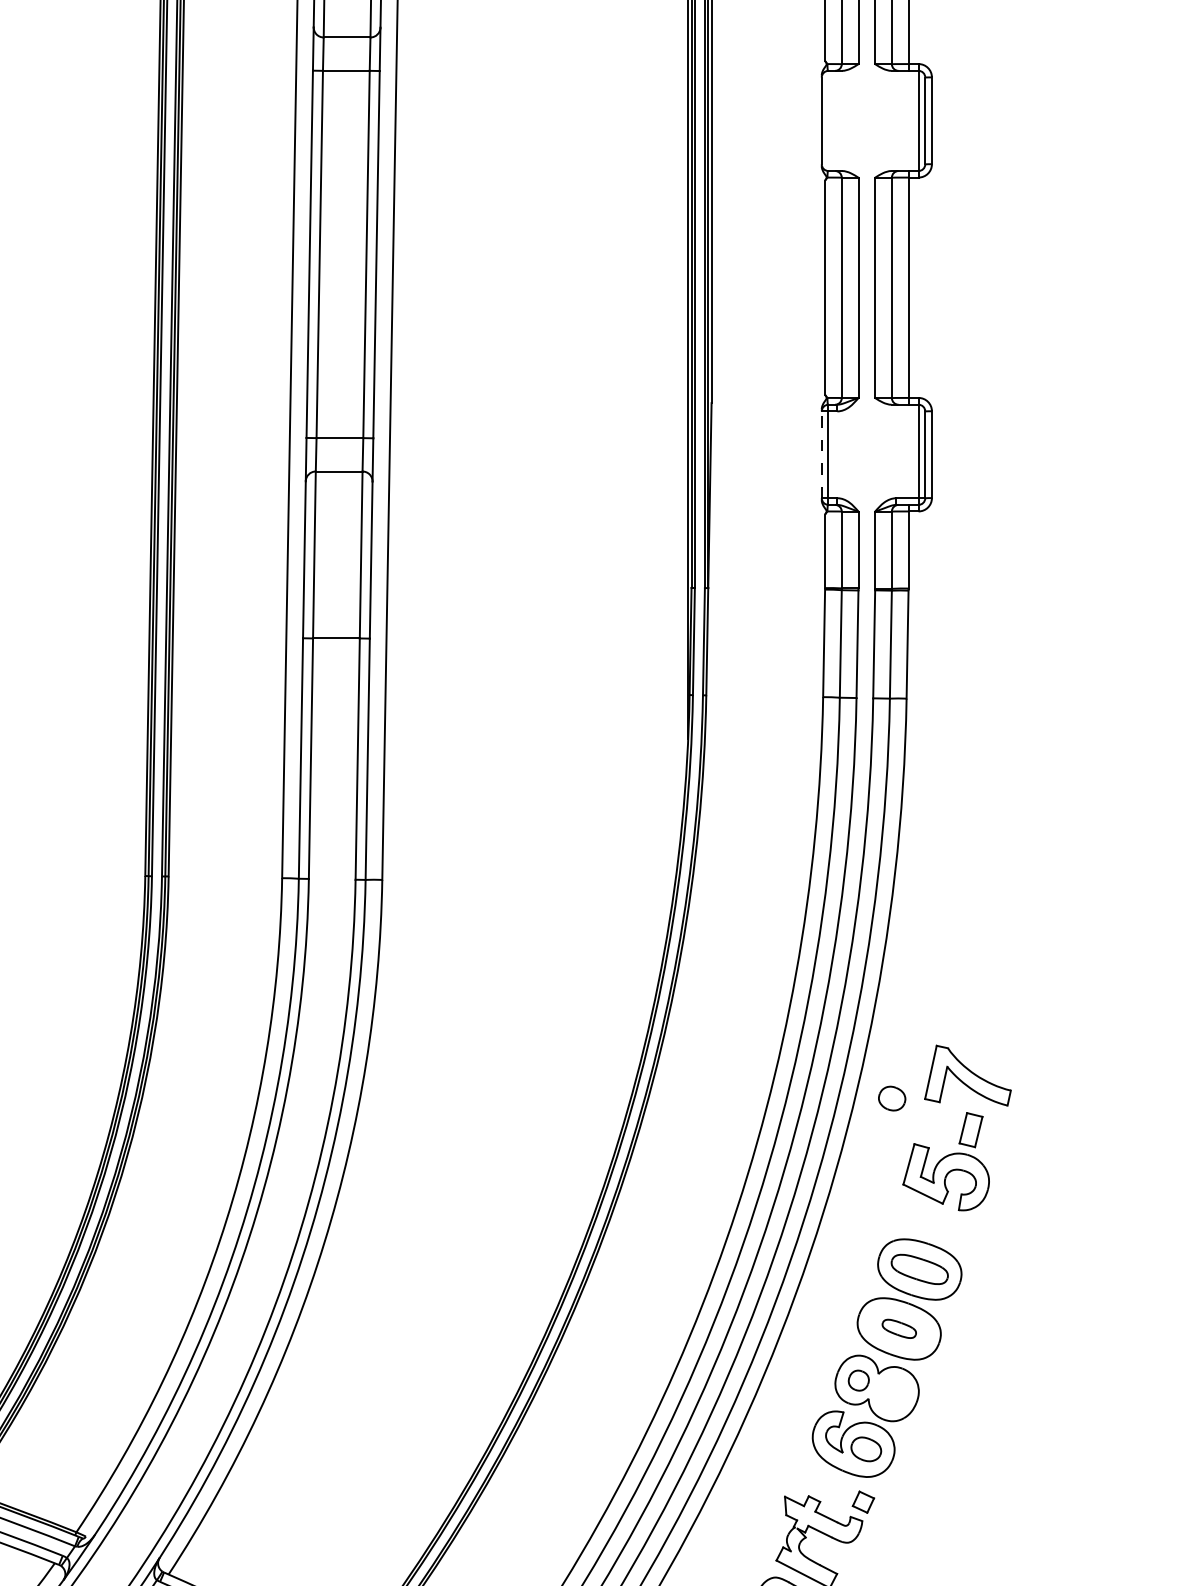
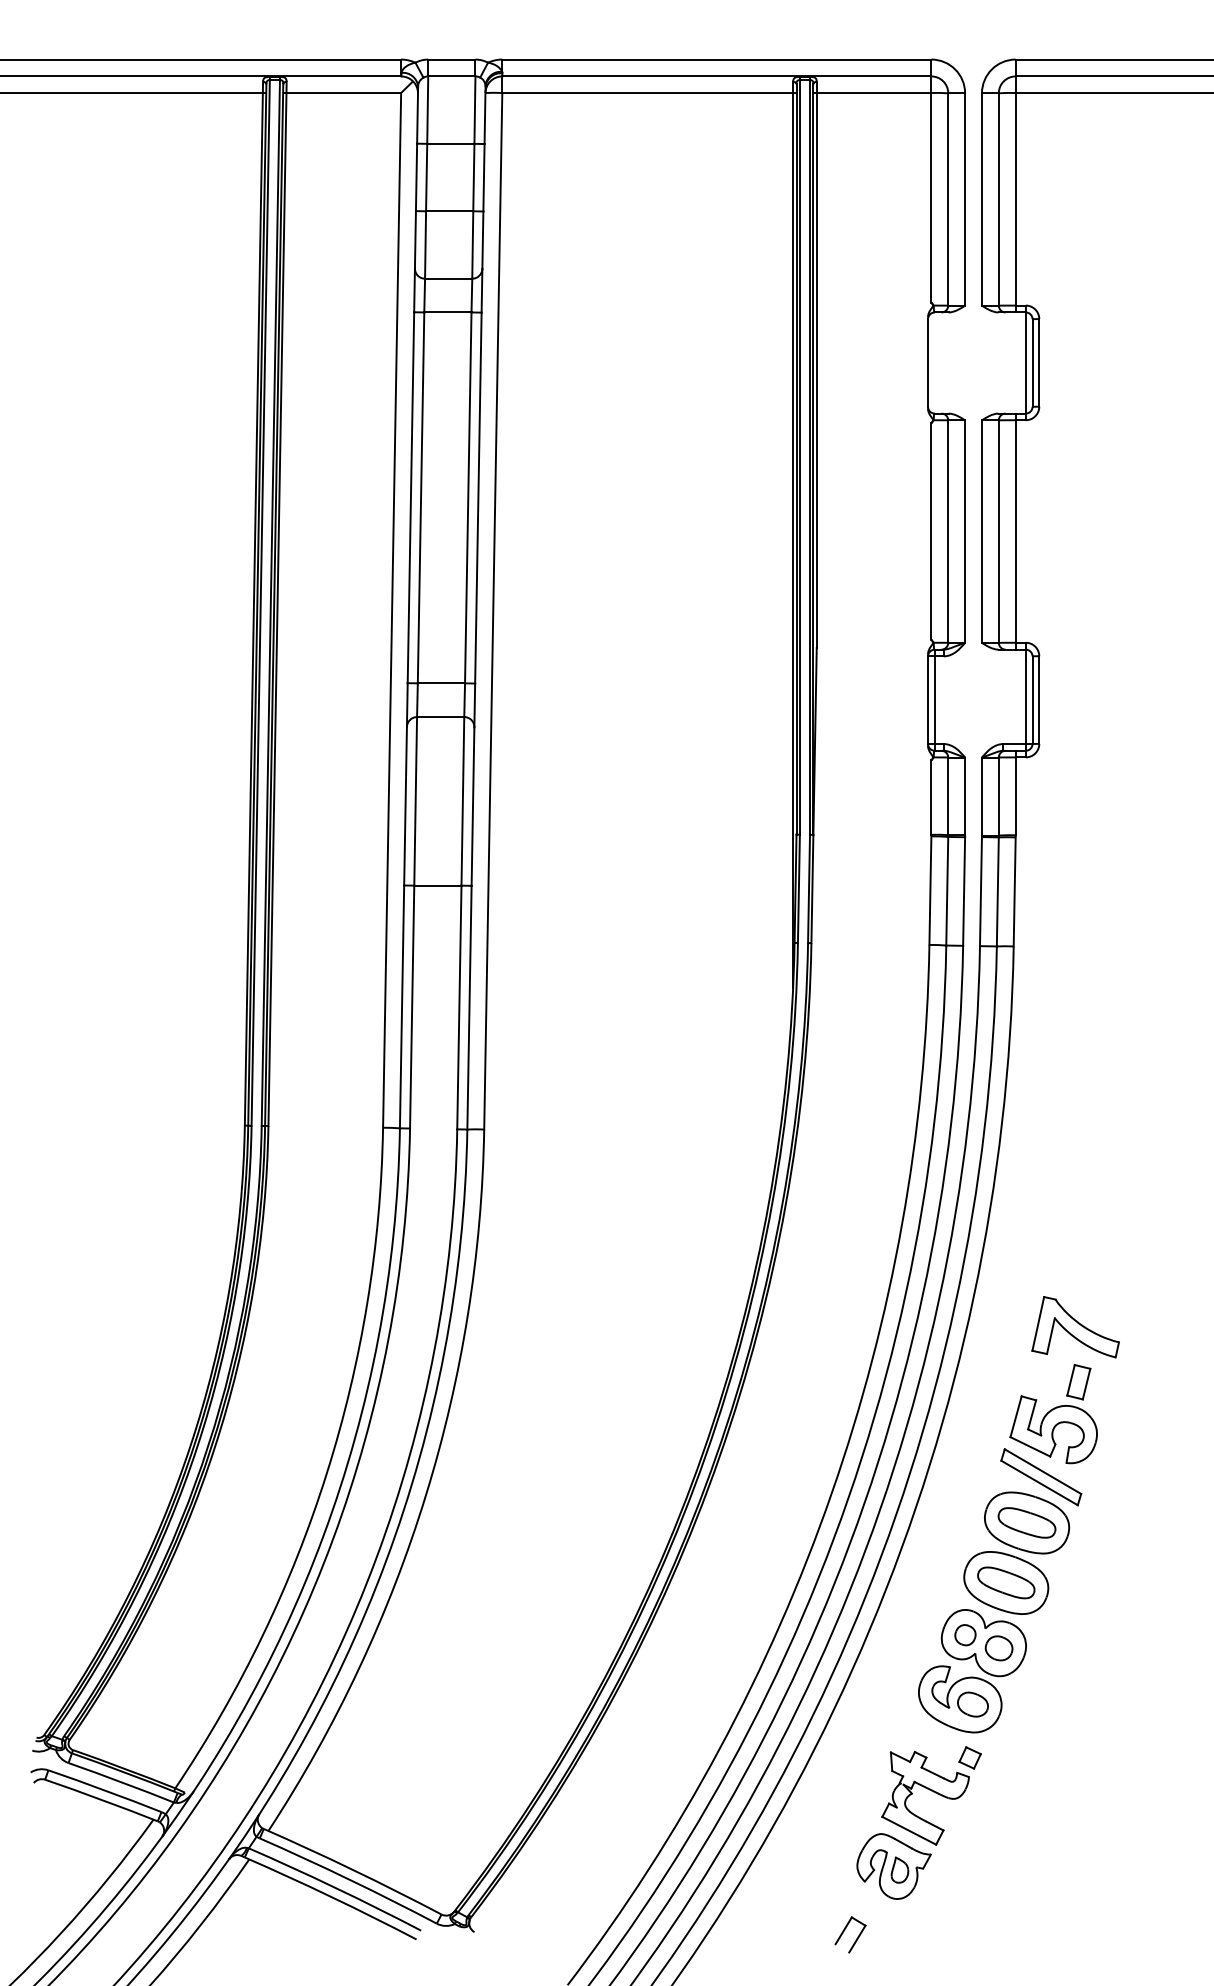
line: (822, 455) -> (928, 700), dashed -> solid
part: (891, 1098) -> (998, 1648), moved
part: (934, 1224) -> (1041, 1477), added
part: (899, 1328) -> (1006, 1582), size x1.67

